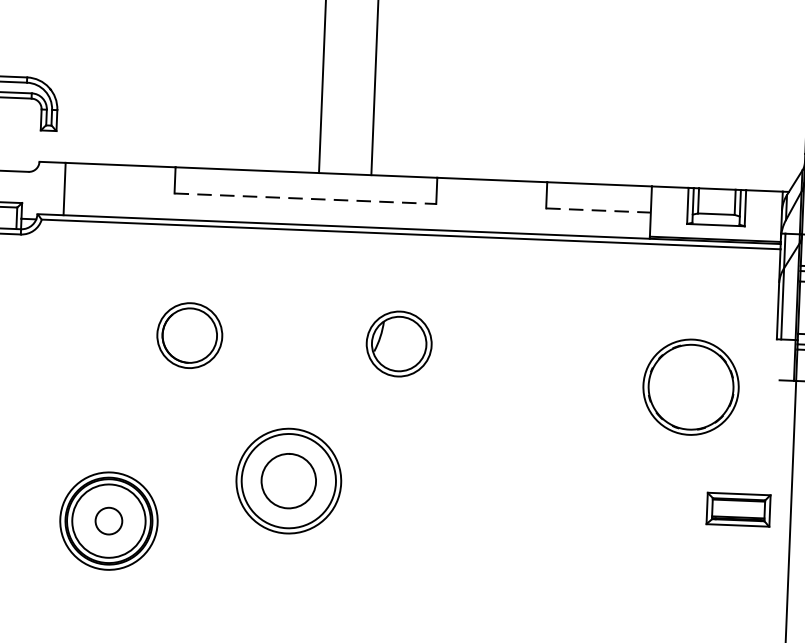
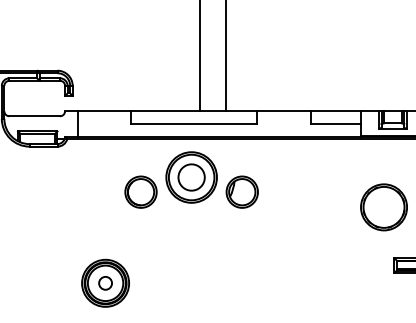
line: (306, 198) -> (194, 123), dashed -> solid
line: (599, 209) -> (336, 123), dashed -> solid
part: (288, 481) -> (191, 177), moved

